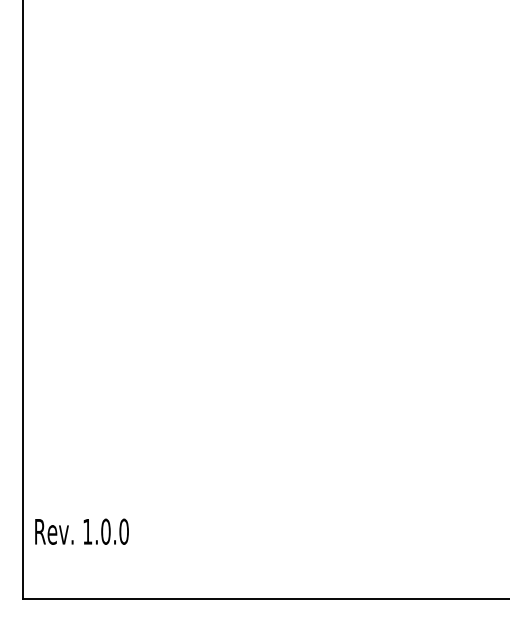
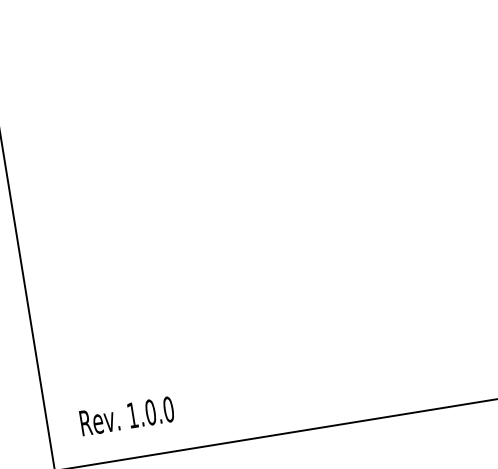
text: (81, 531) -> (126, 416), moved

